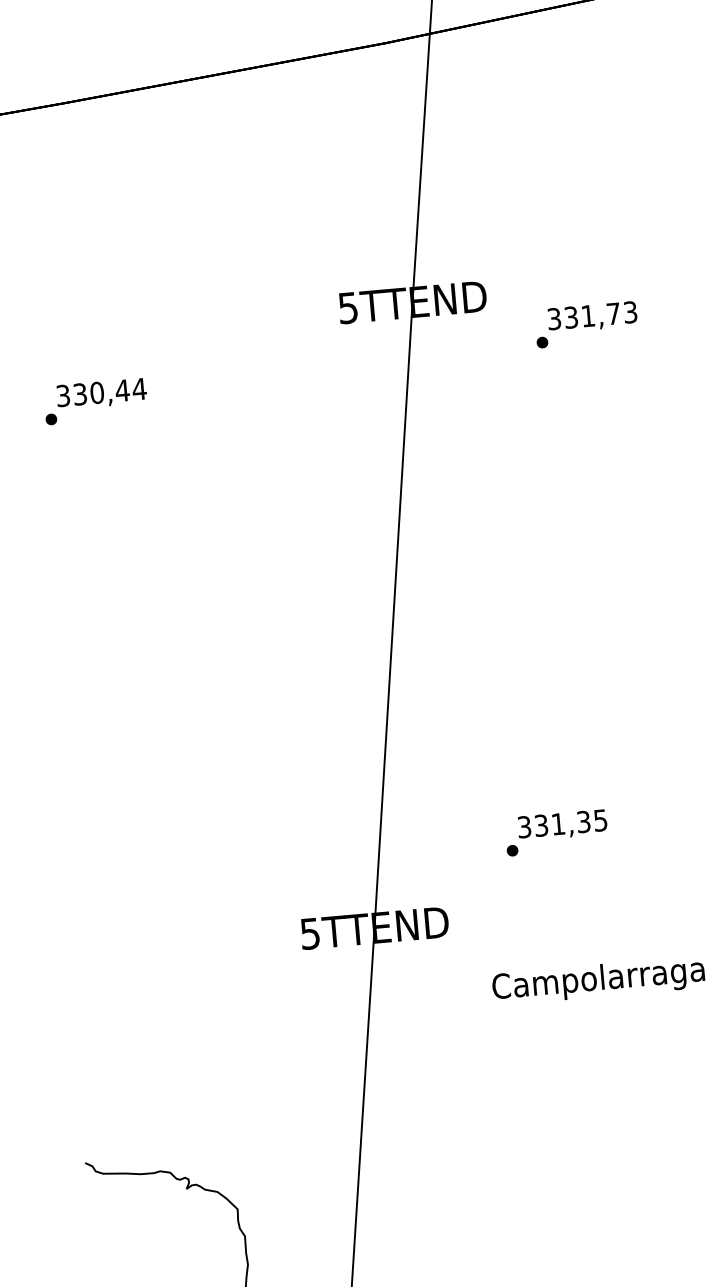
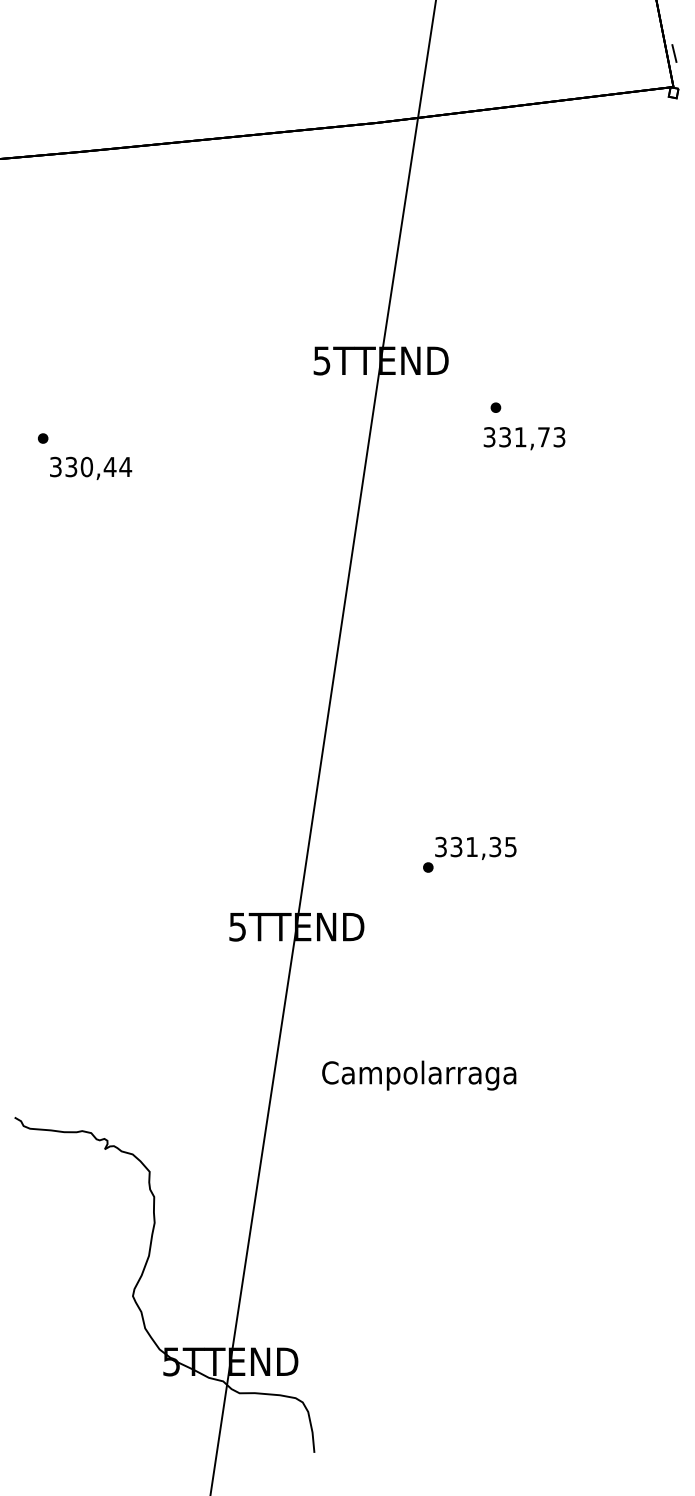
text: (592, 317) -> (524, 438), moved
text: (102, 392) -> (91, 467), moved
text: (598, 980) -> (419, 1075), moved

